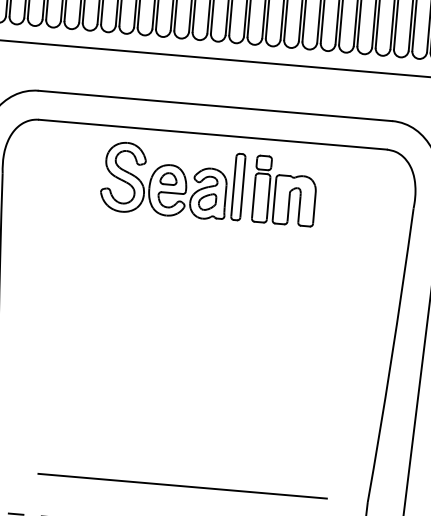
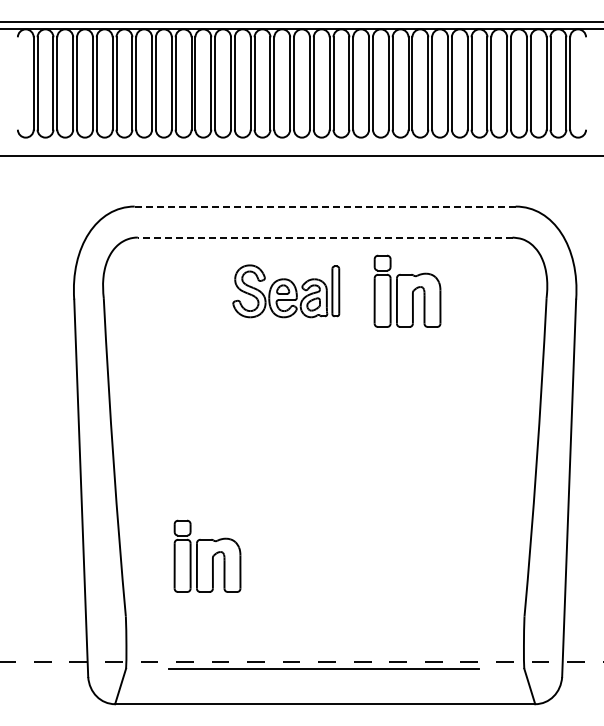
line: (214, 105) -> (324, 206), solid -> dashed
line: (212, 134) -> (324, 237), solid -> dashed
part: (171, 181) -> (285, 291), size x0.7
part: (78, 420) -> (207, 555), added
line: (182, 486) -> (324, 616), removed

